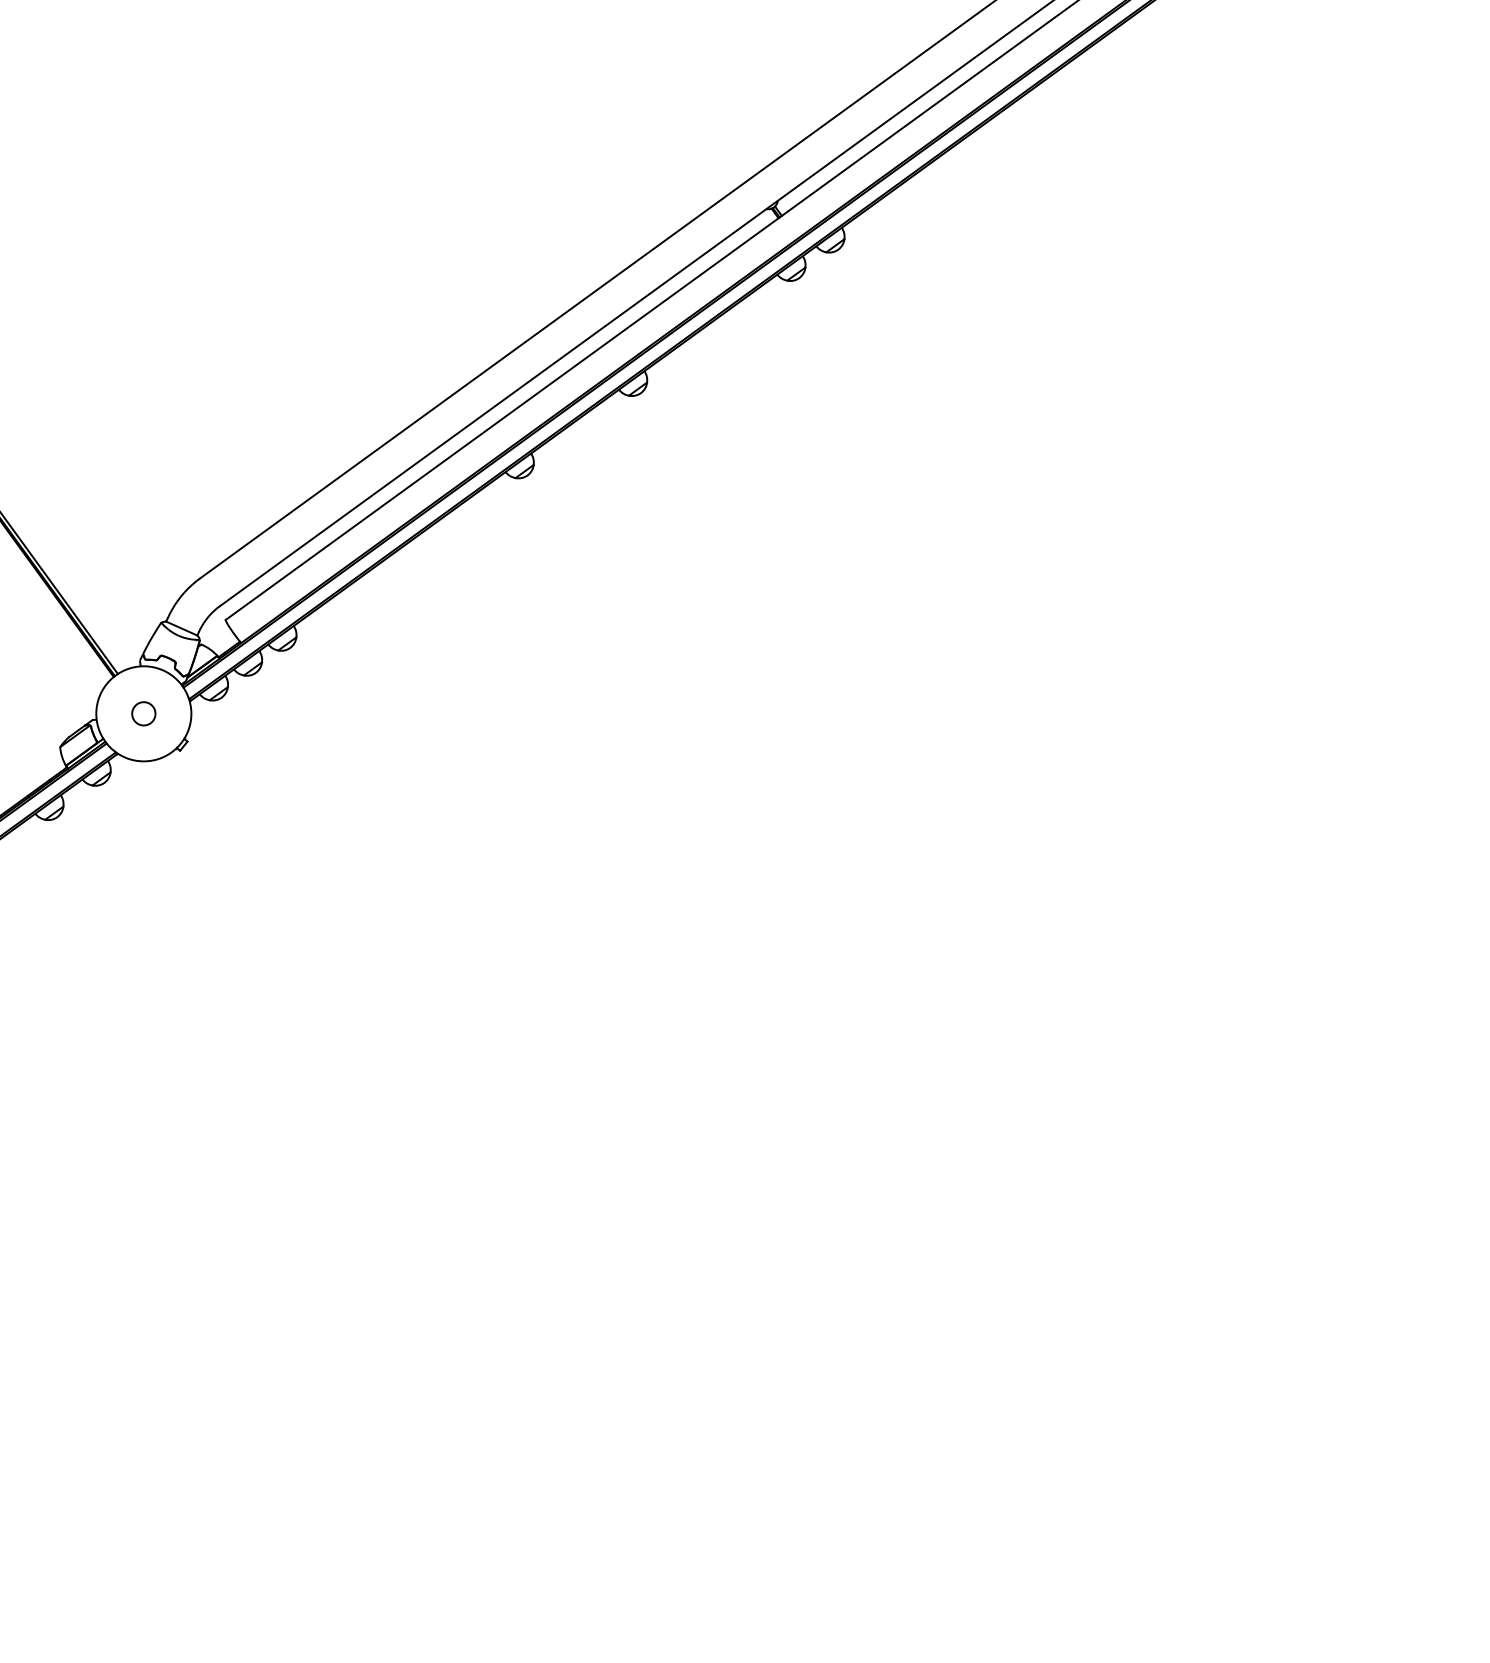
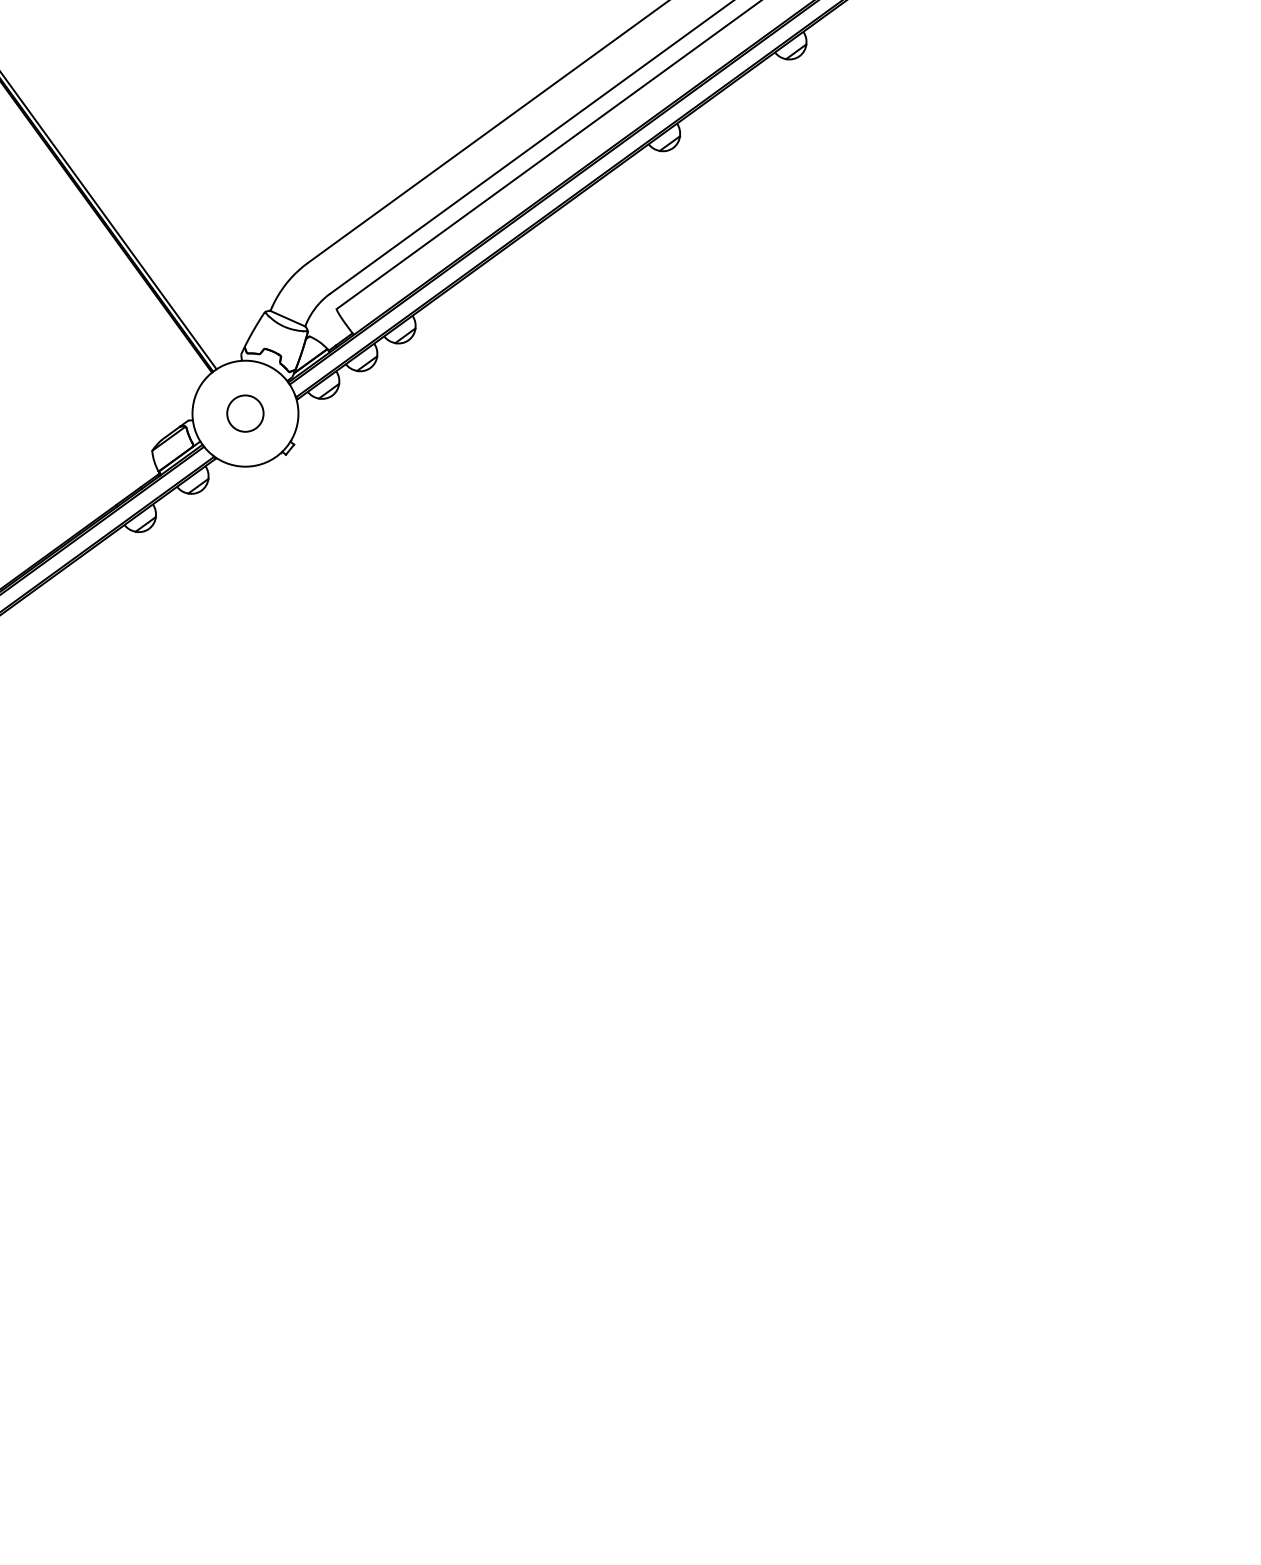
circle: (143, 713) -> (245, 413), size x1.4

